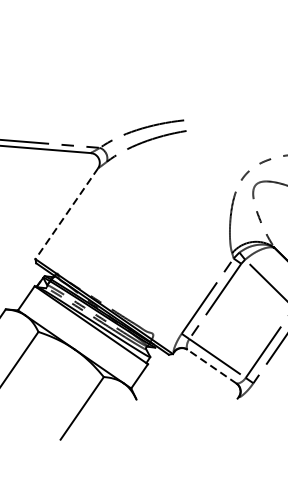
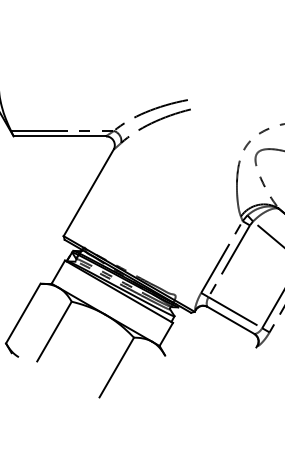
line: (66, 214) -> (88, 193), dashed -> solid
line: (211, 366) -> (230, 320), dashed -> solid

